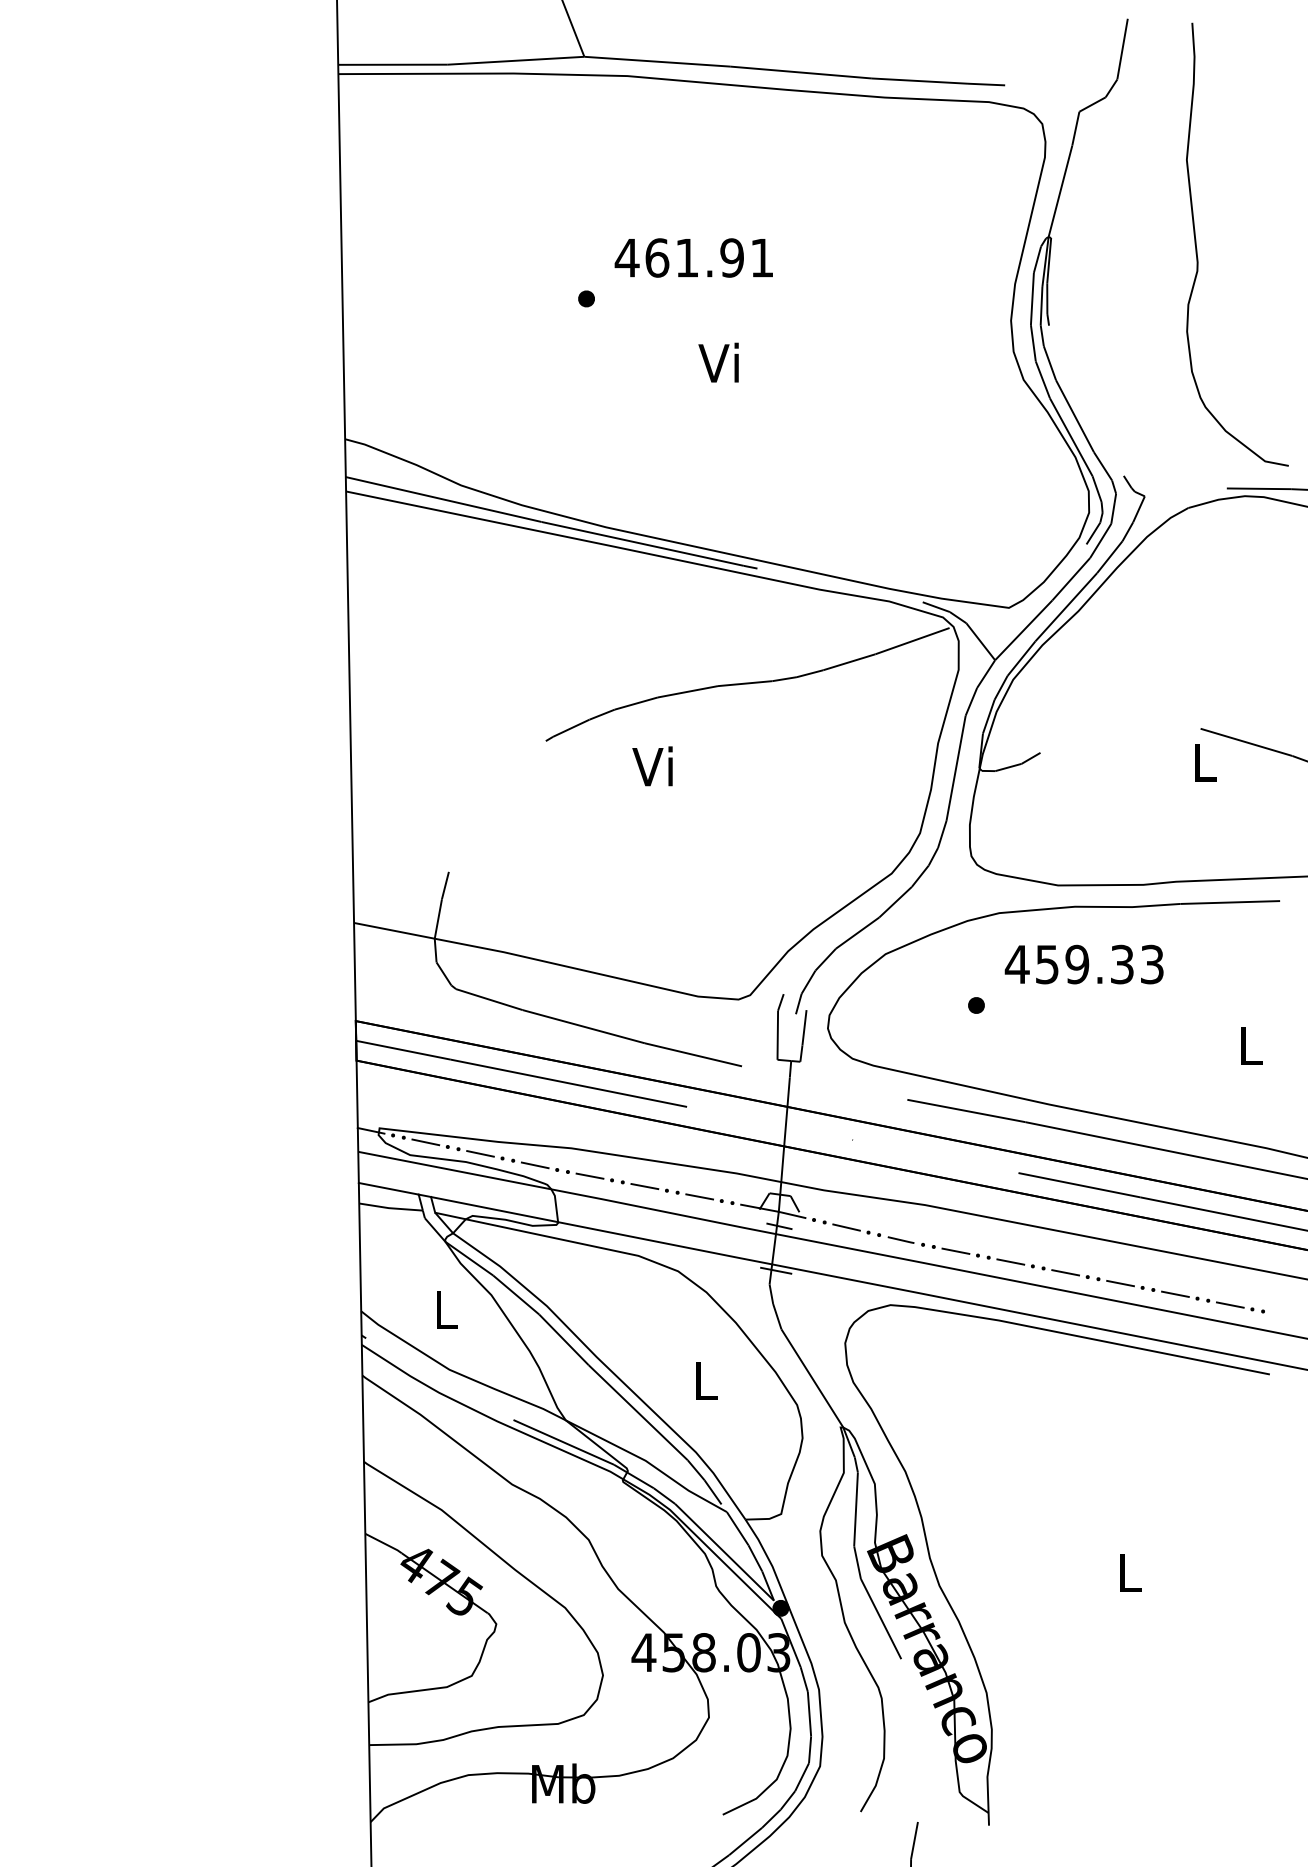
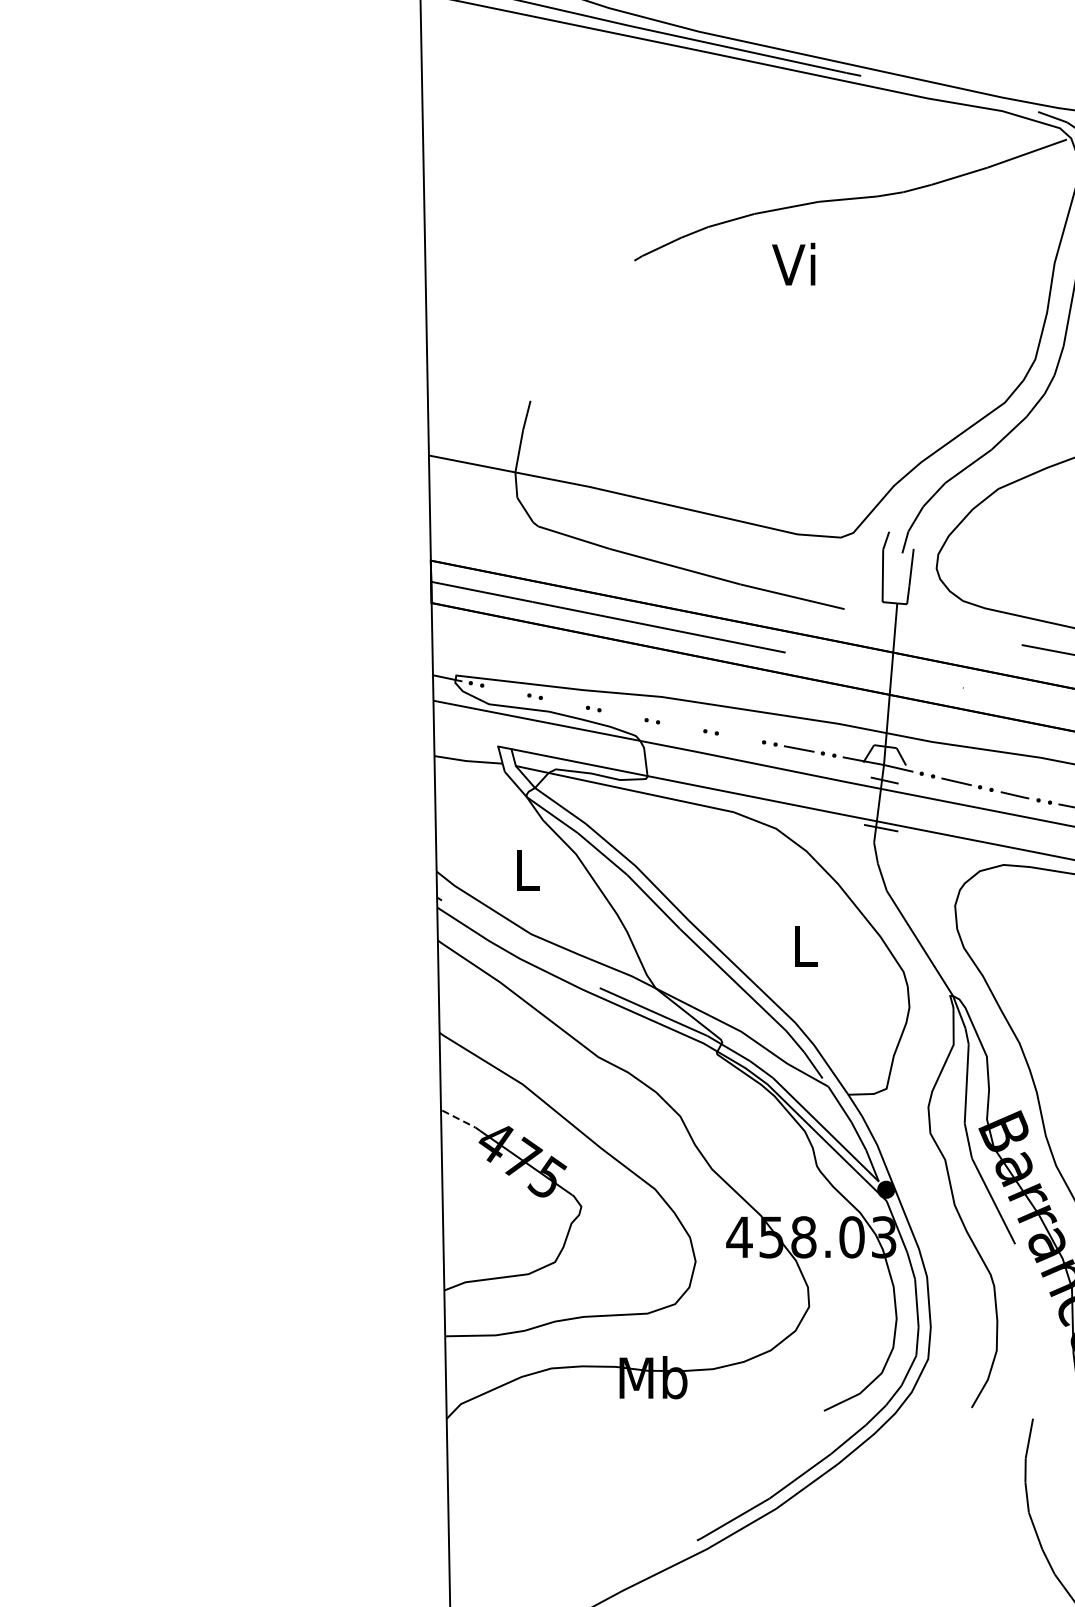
text: (652, 766) -> (793, 264), moved
line: (425, 1142) -> (505, 690), removed
line: (480, 1153) -> (564, 702), removed
line: (534, 1165) -> (622, 715), removed
line: (589, 1175) -> (681, 726), removed
line: (644, 1186) -> (740, 737), removed
line: (388, 1188) -> (465, 740), removed
line: (384, 1543) -> (461, 1120), solid -> dashed

